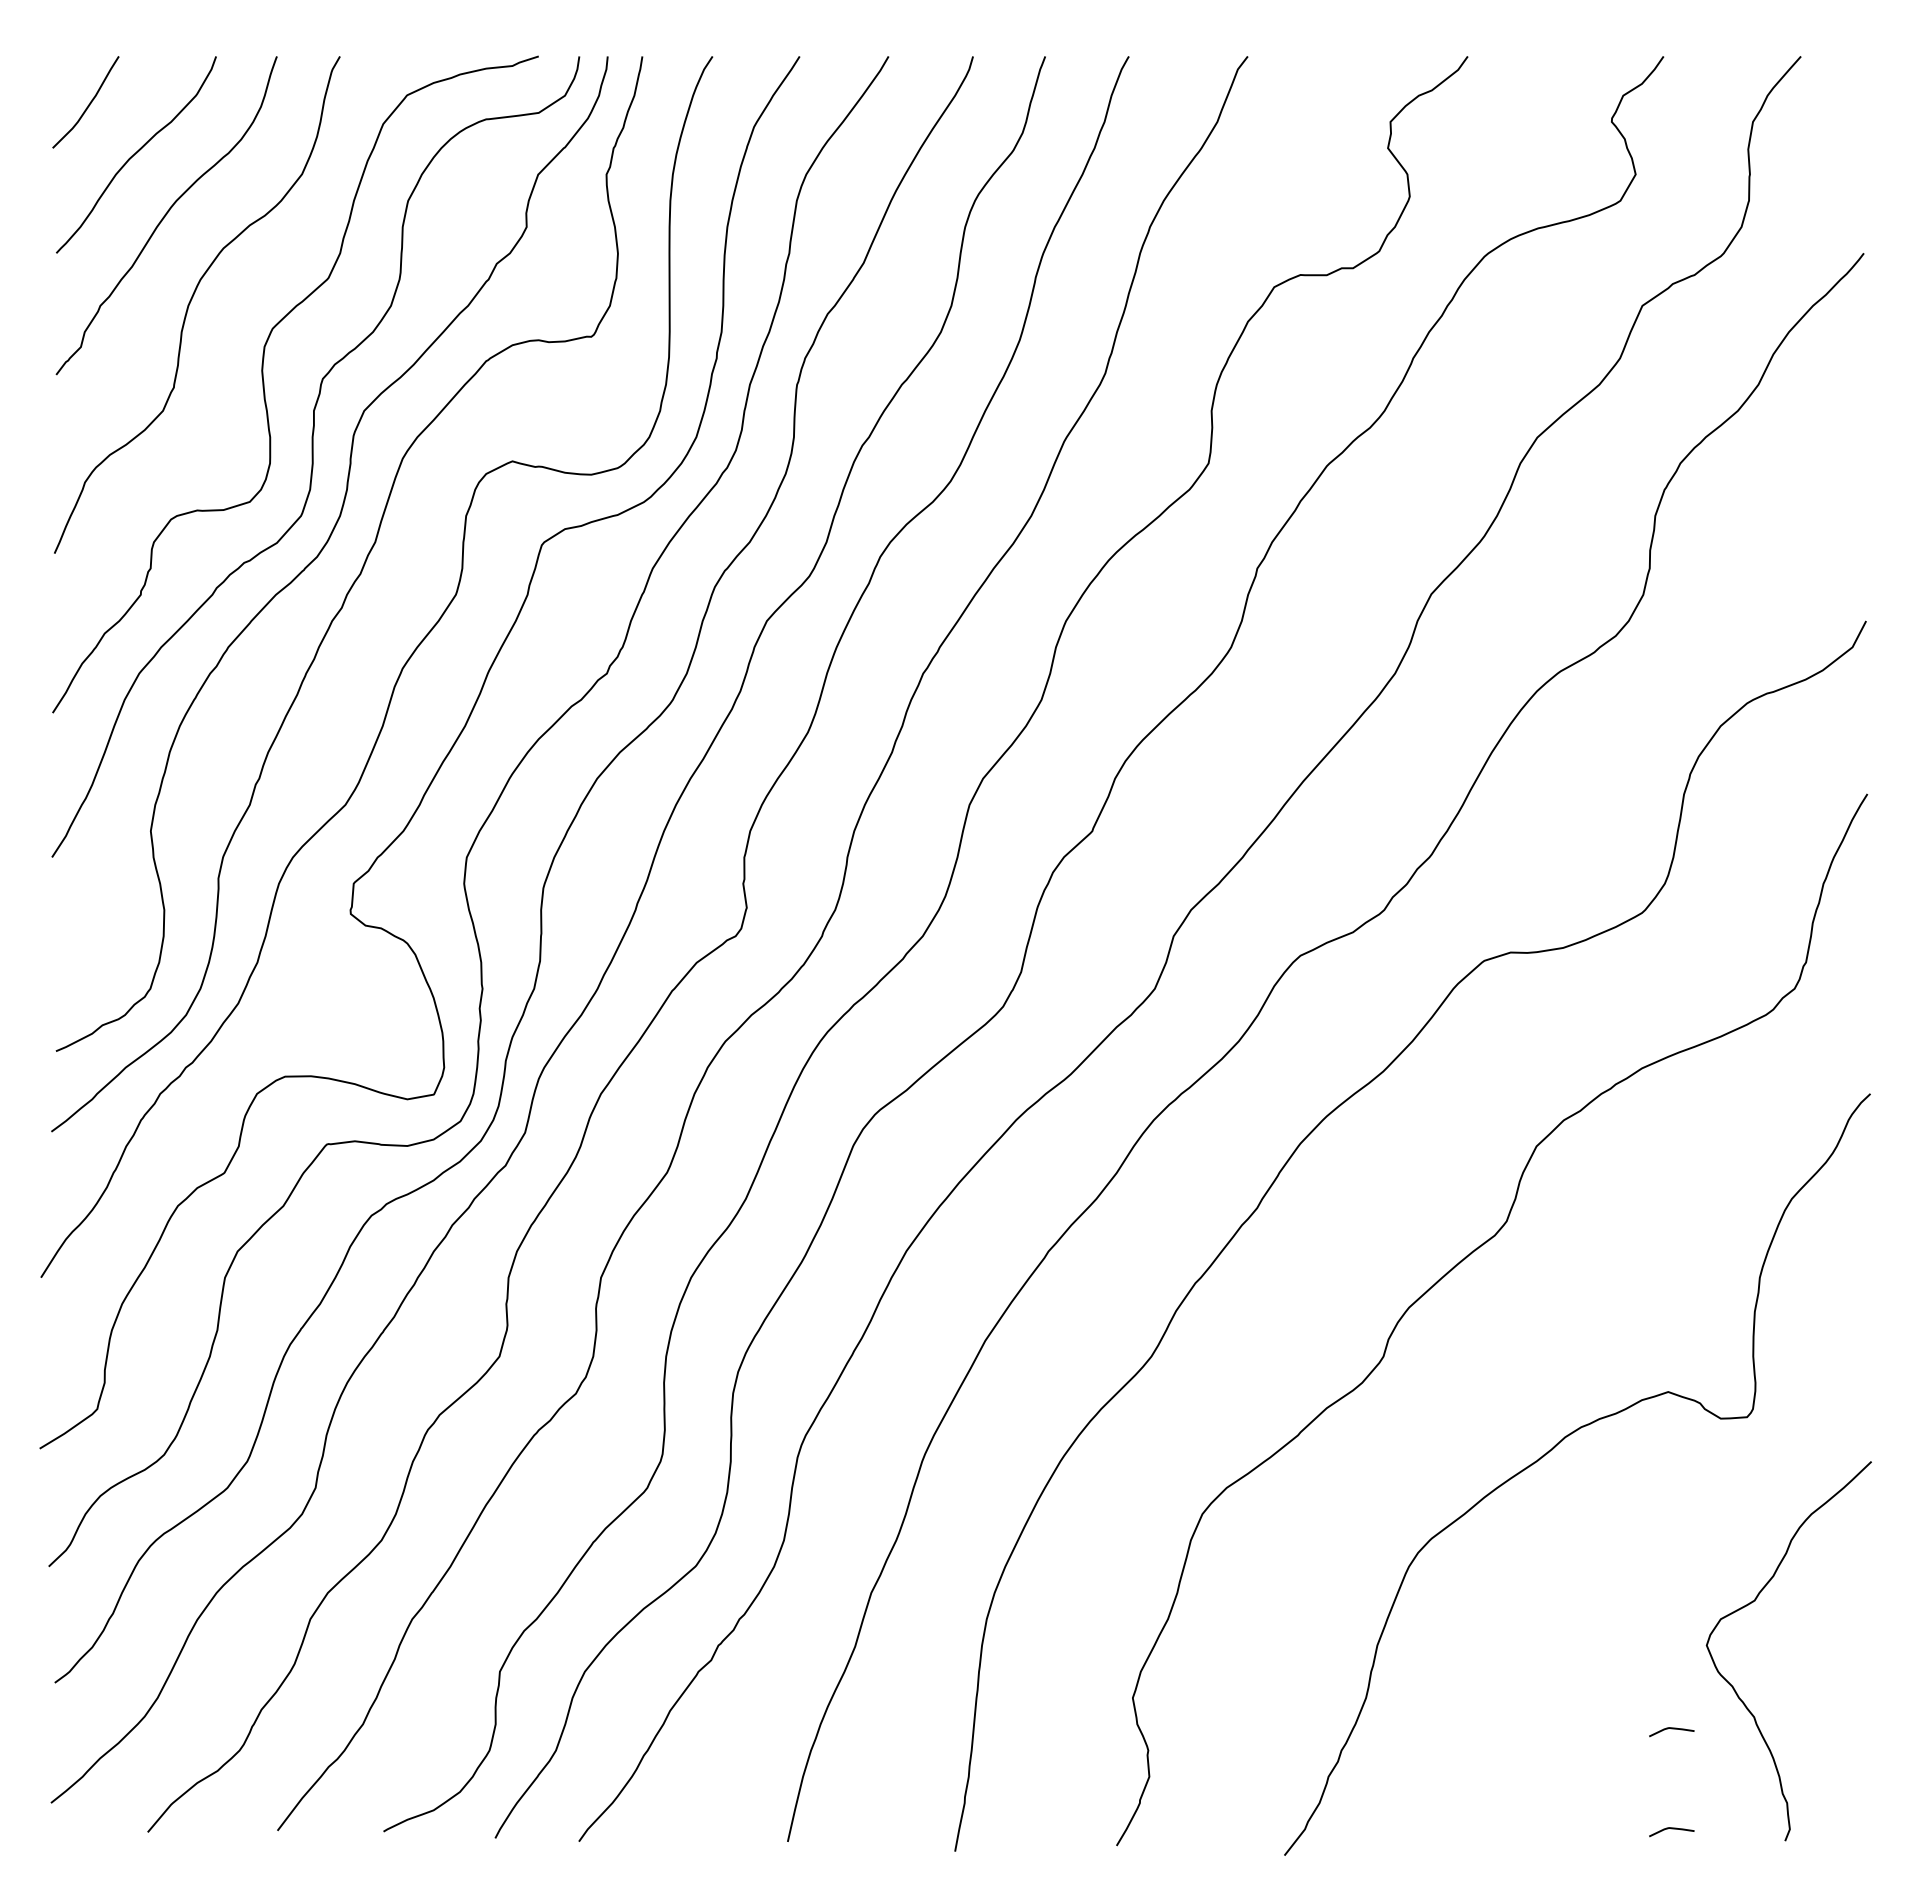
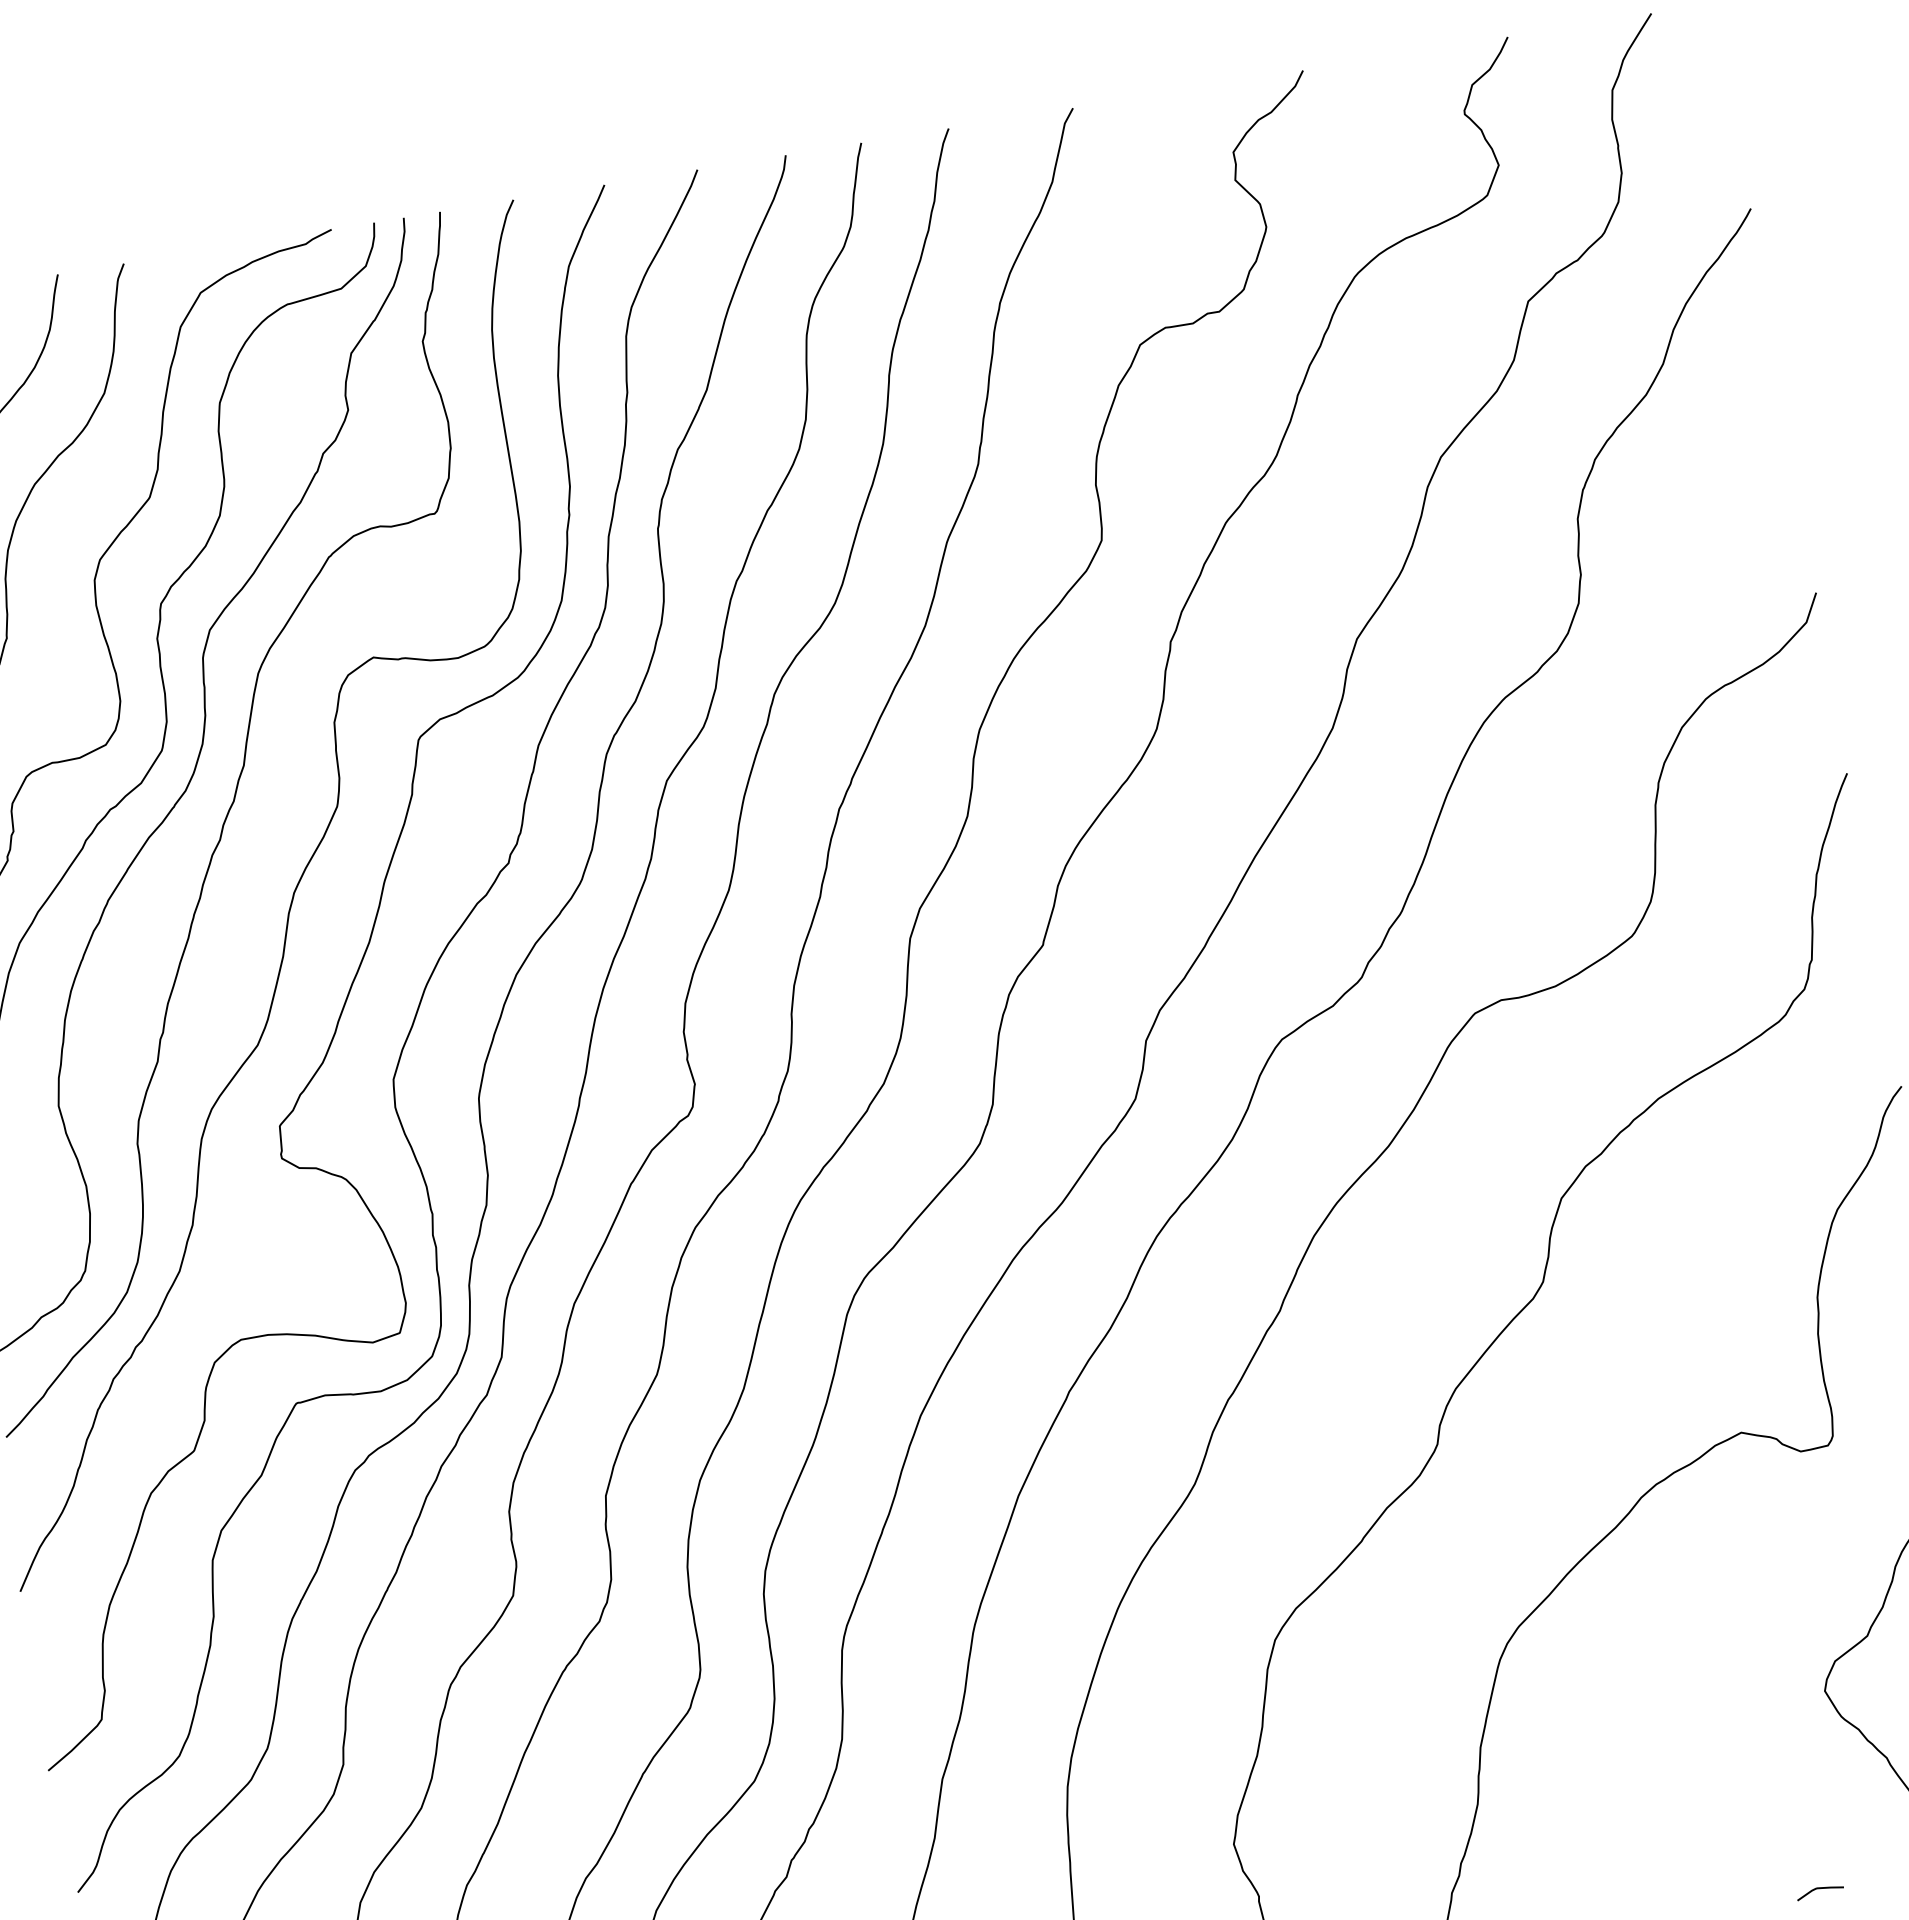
curve: (1671, 1729) -> (1802, 1784), removed

